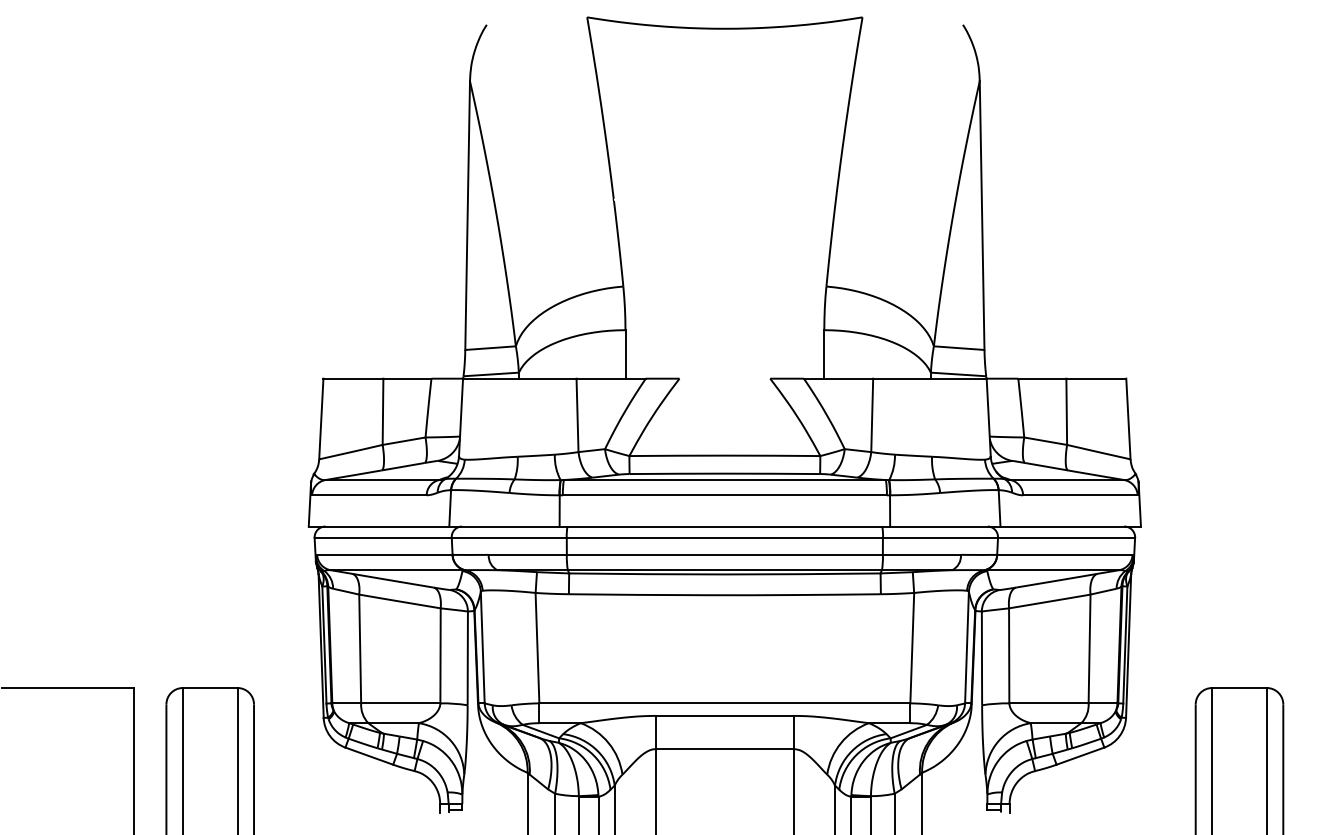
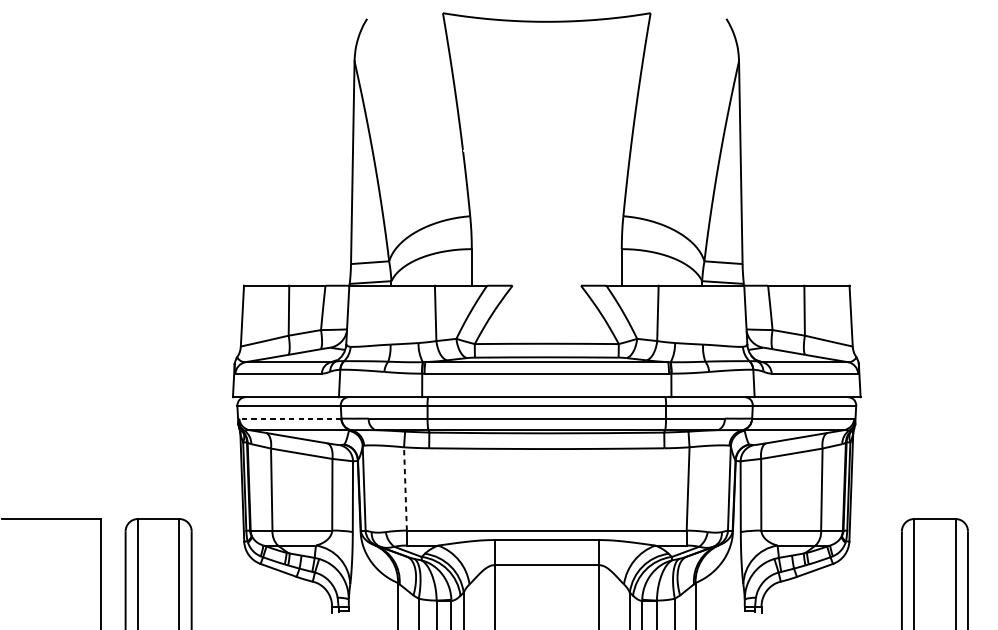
line: (384, 554) -> (290, 418), solid -> dashed
line: (537, 647) -> (405, 488), solid -> dashed

